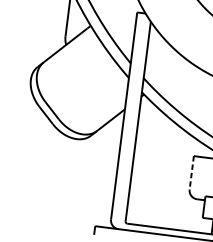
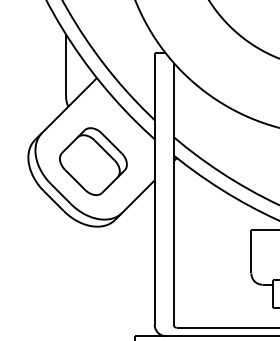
part: (80, 89) -> (93, 161), added
line: (191, 172) -> (251, 251), dashed -> solid

